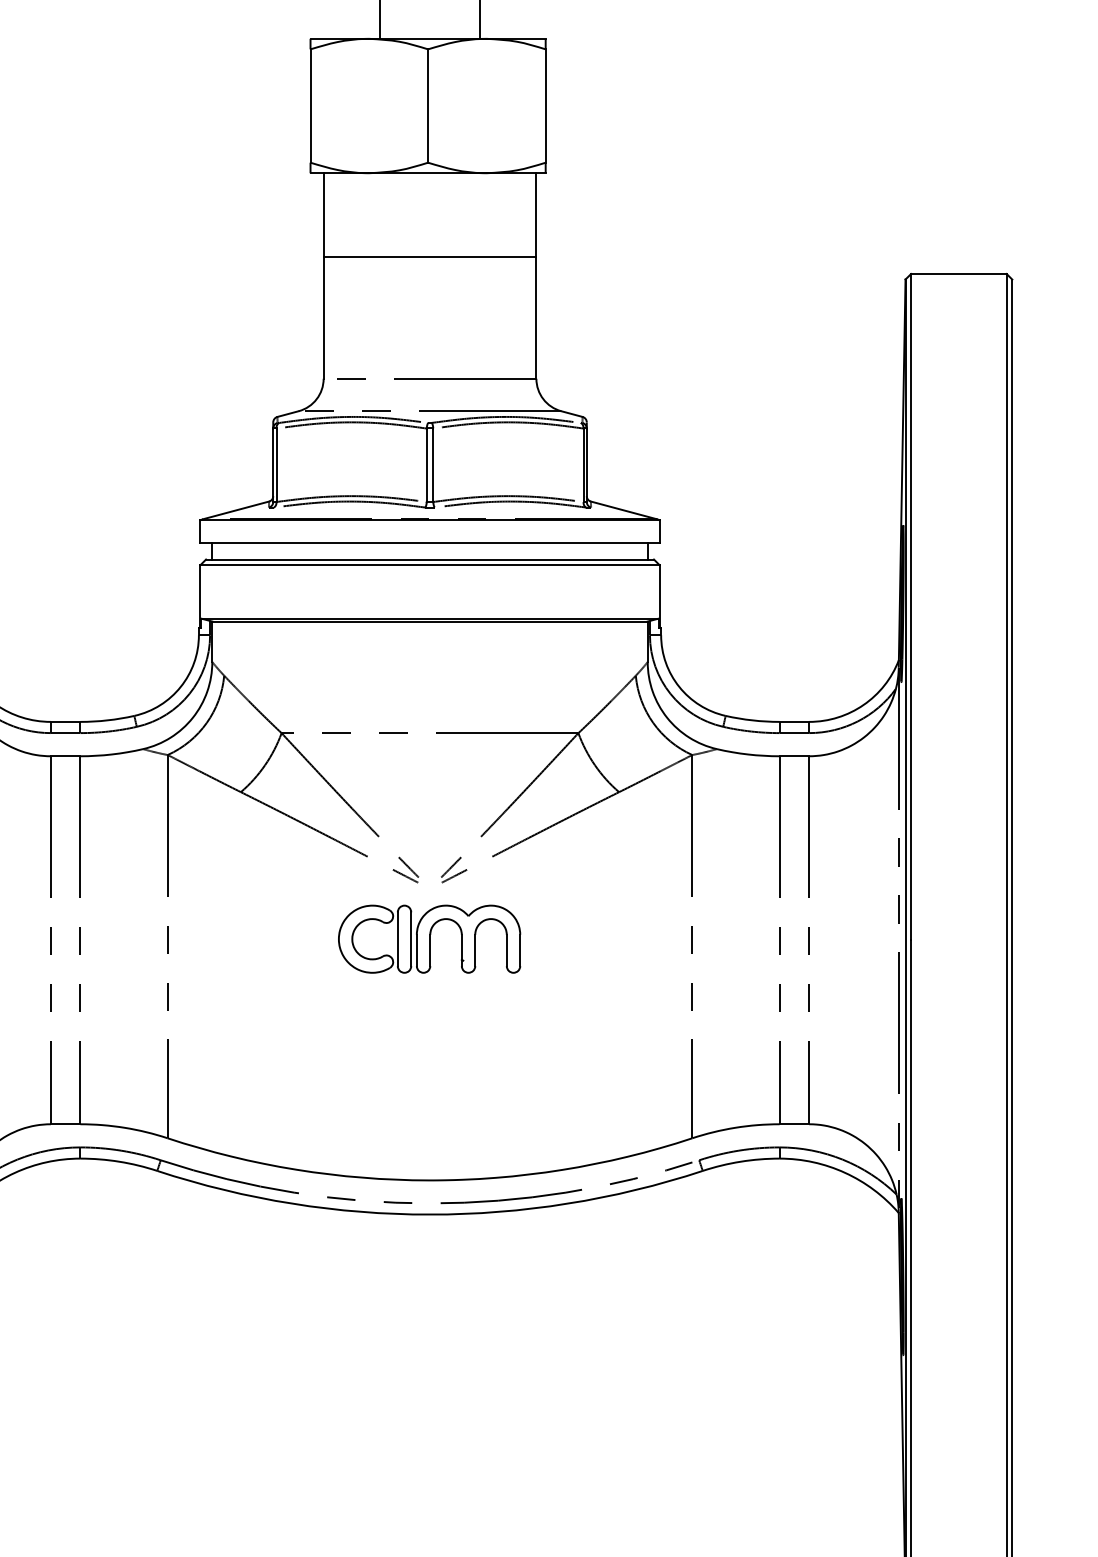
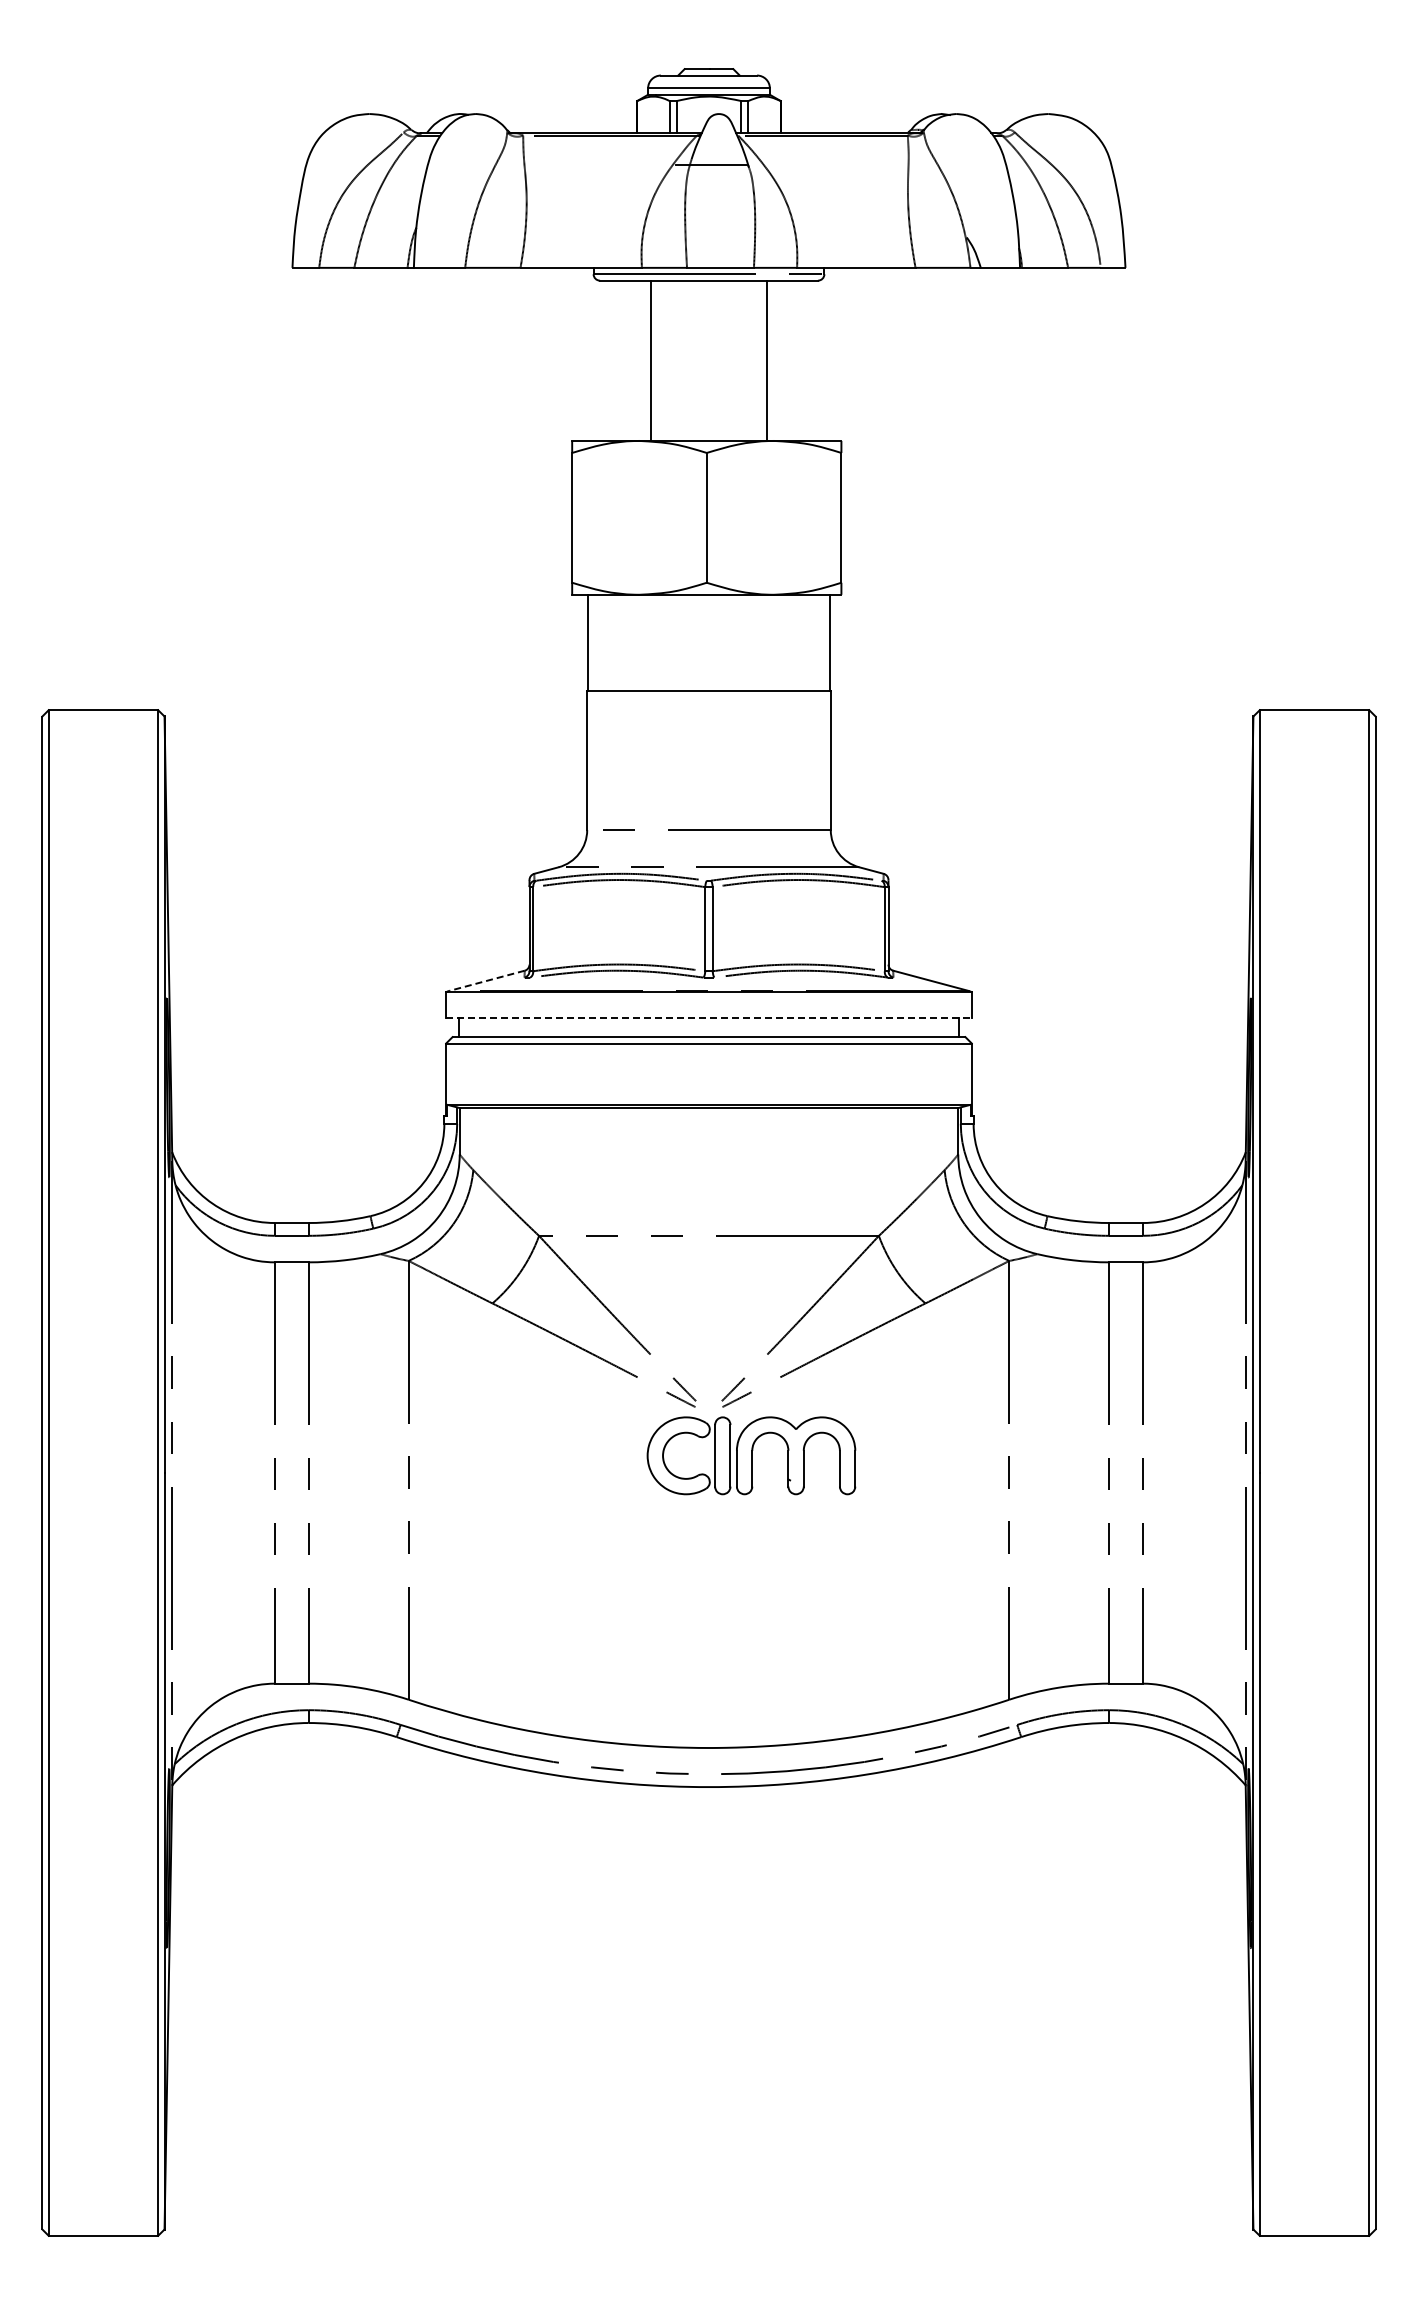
line: (235, 510) -> (486, 980), solid -> dashed
line: (430, 542) -> (709, 1017), solid -> dashed
part: (429, 938) -> (751, 1455), moved

